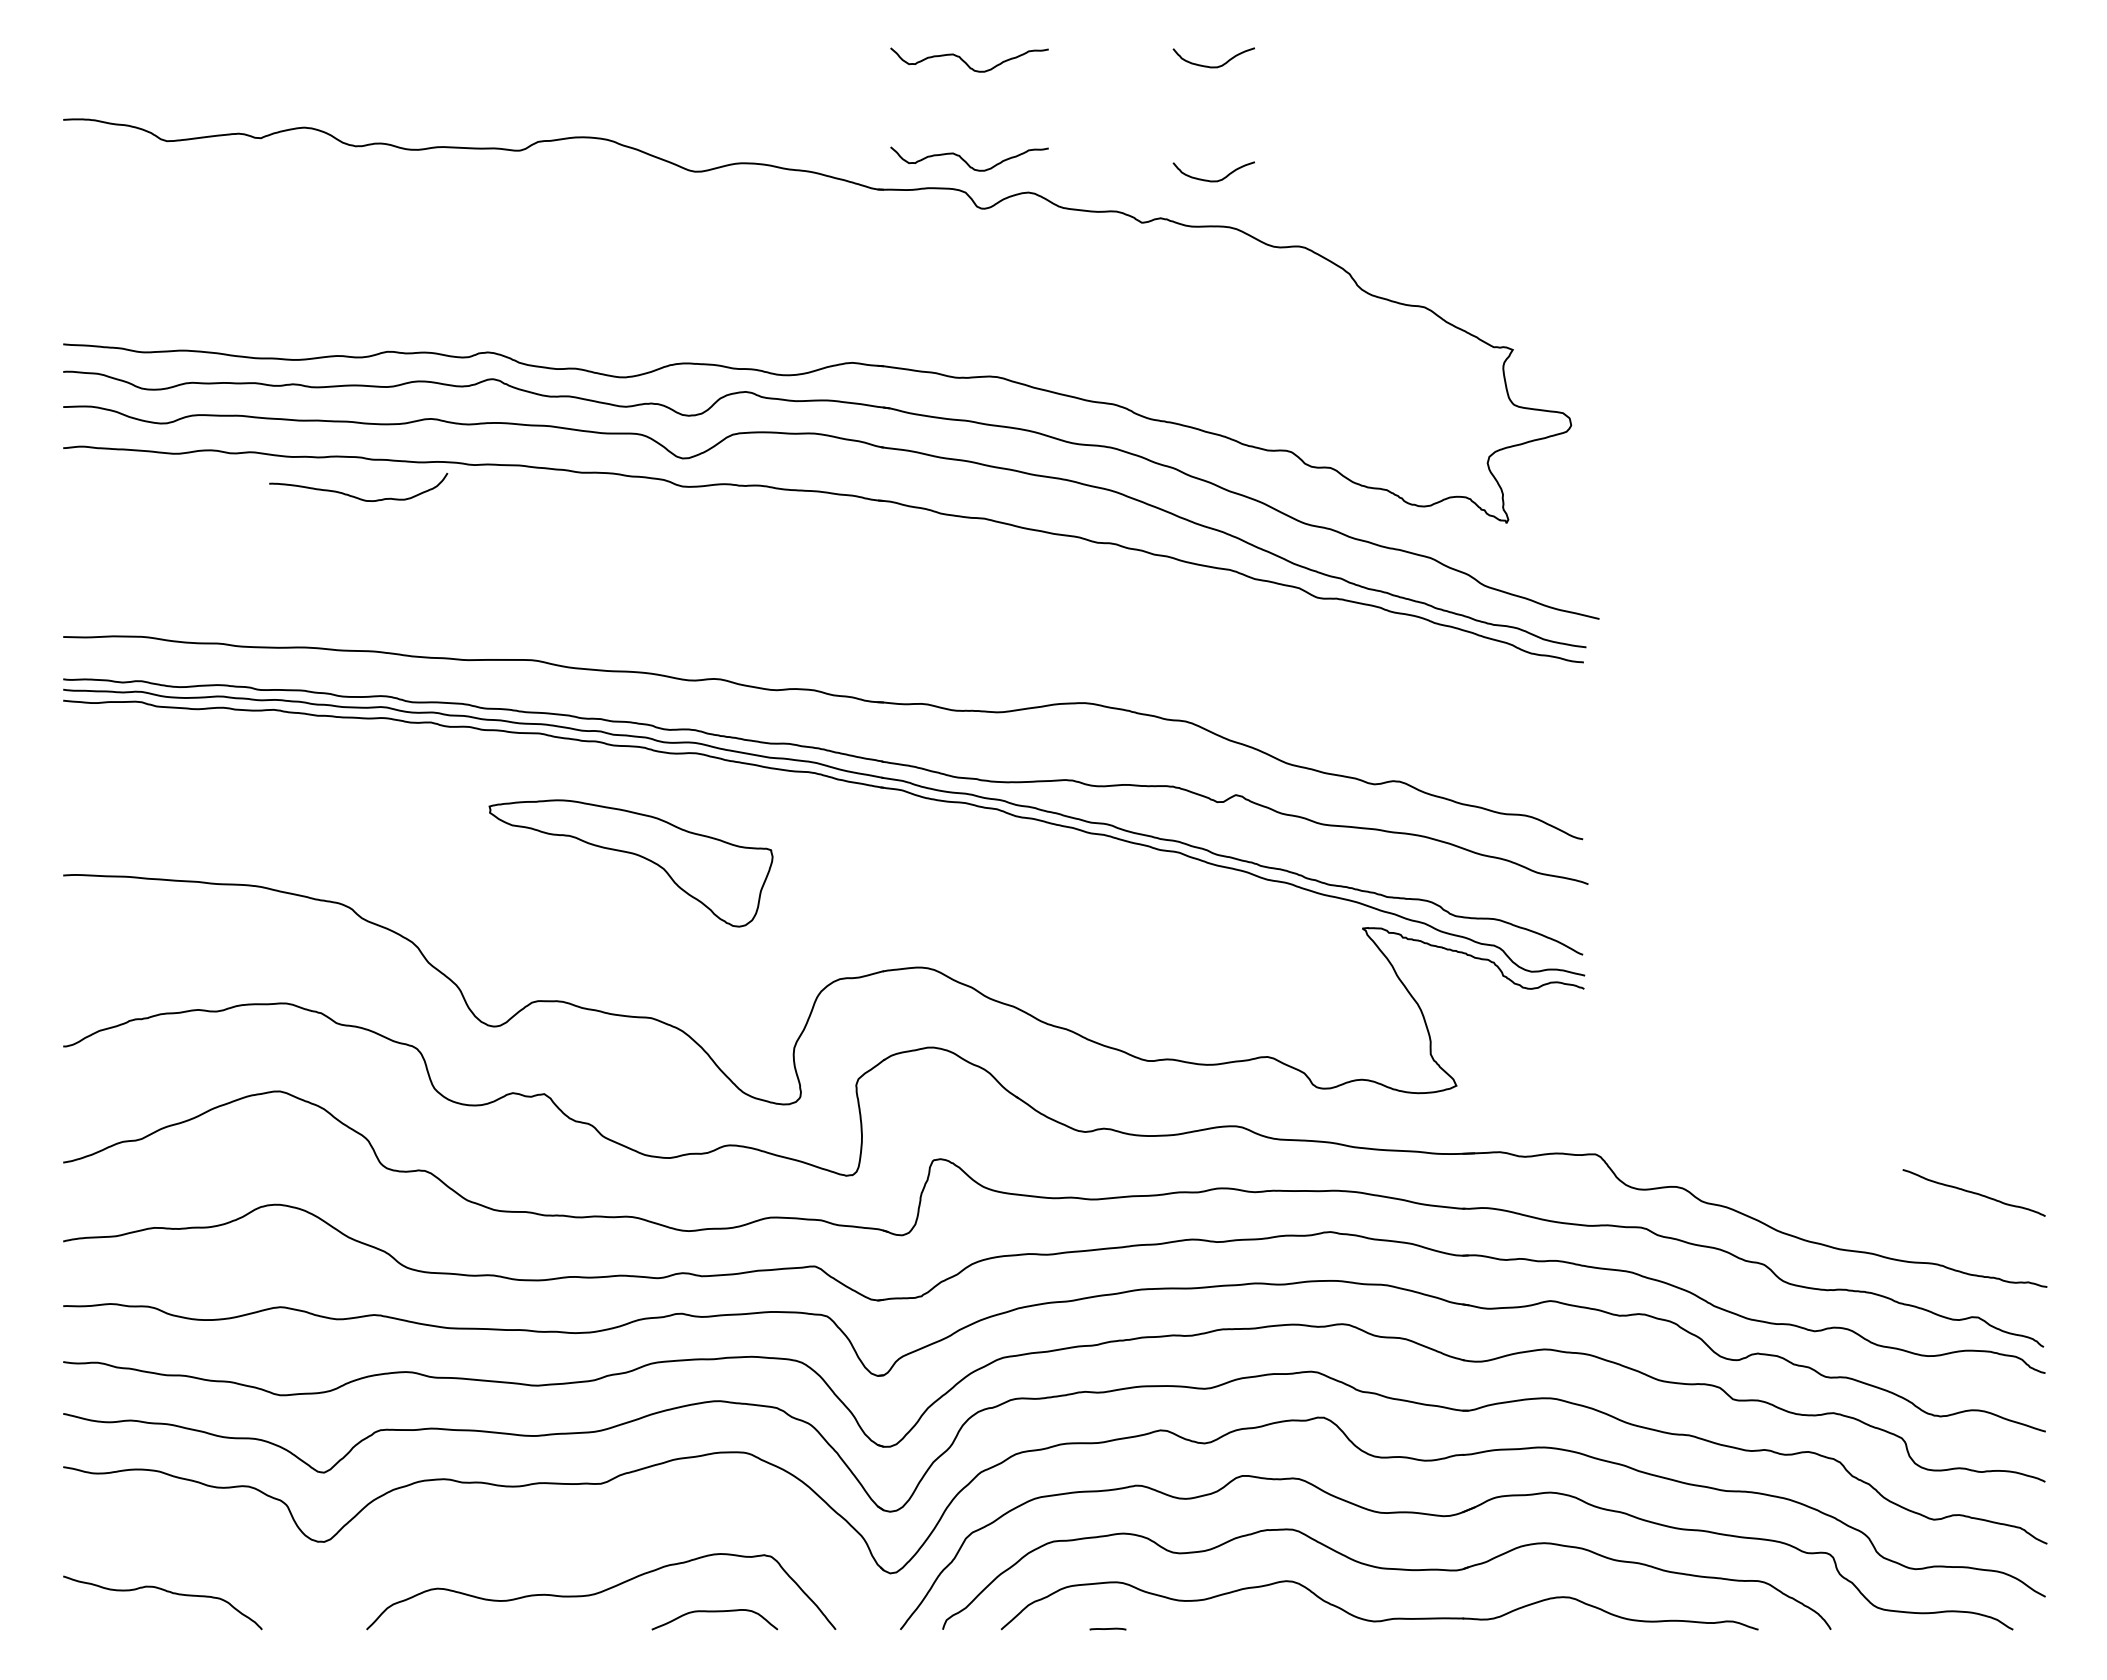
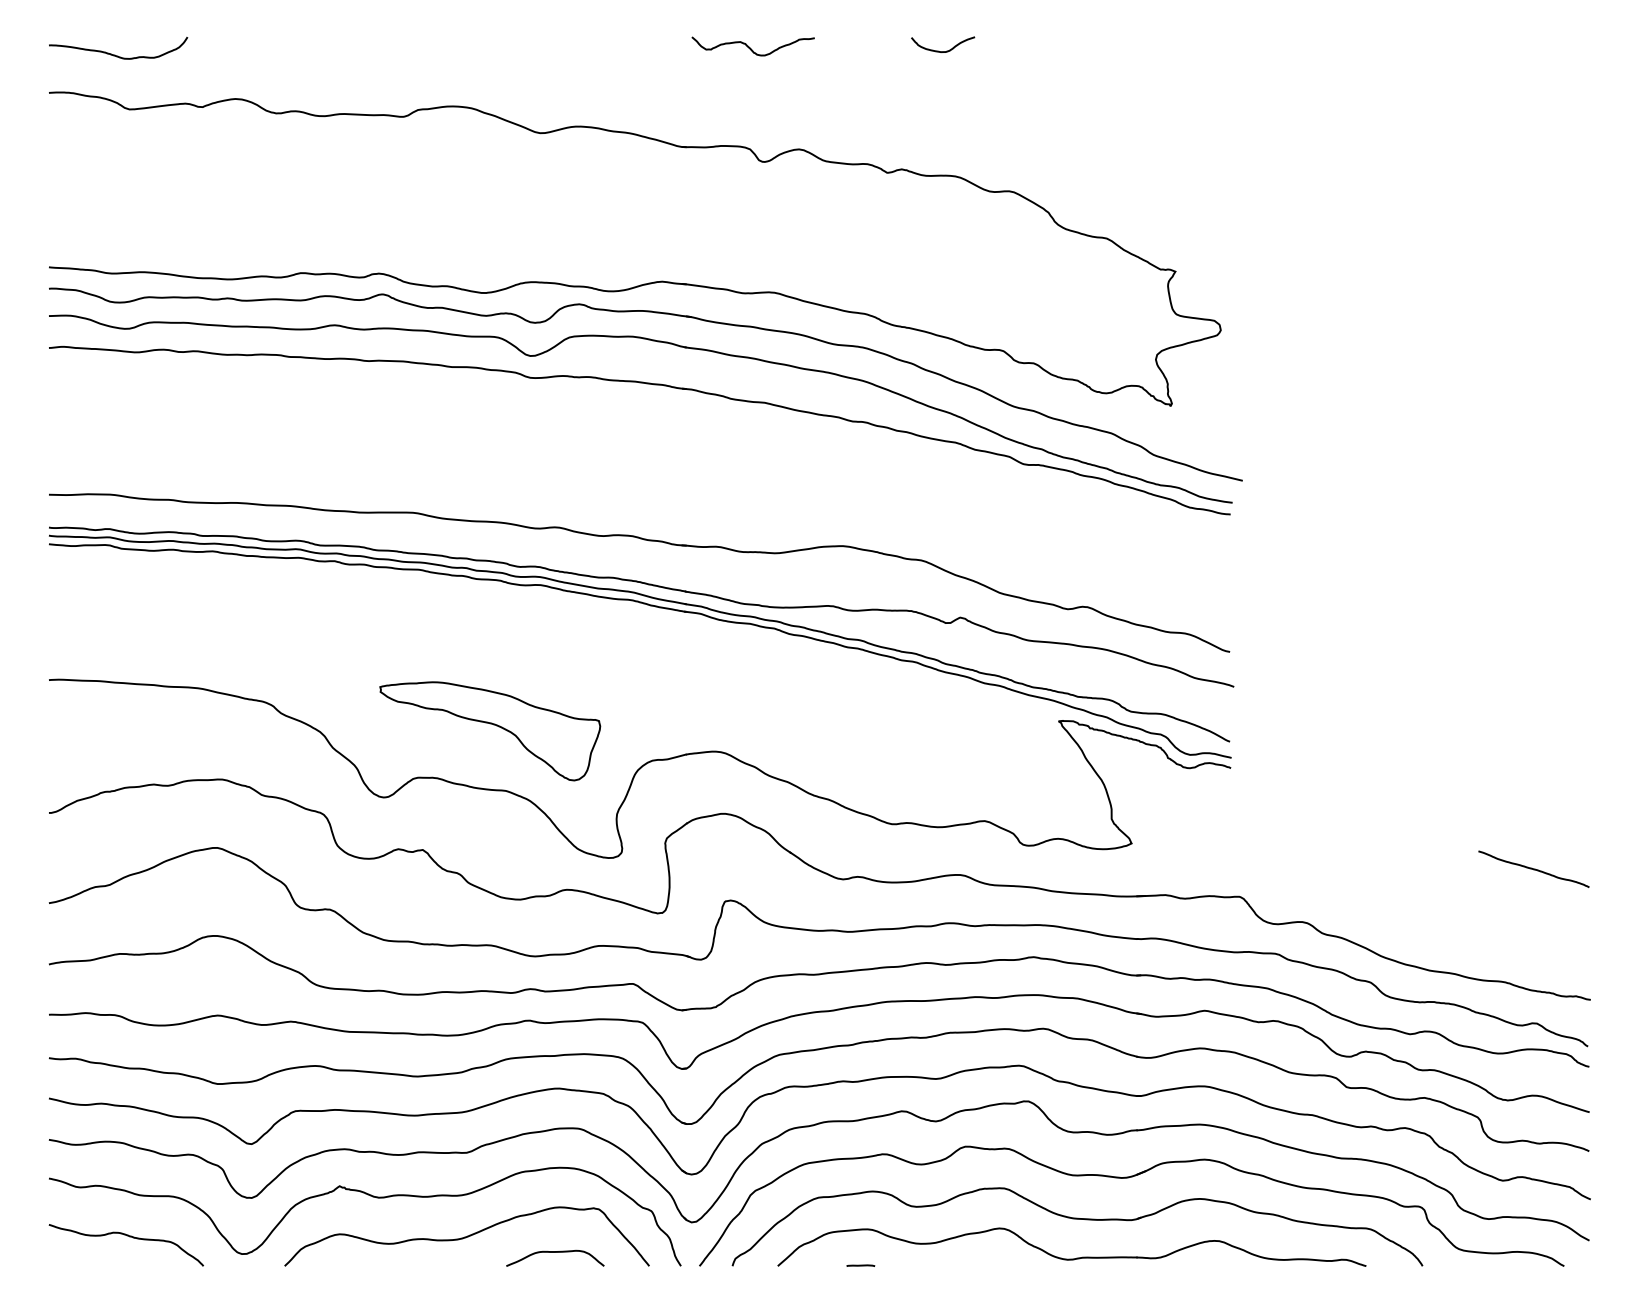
curve: (966, 161) -> (750, 125), removed
curve: (1213, 180) -> (942, 140), removed
curve: (356, 496) -> (116, 55), moved
part: (631, 854) -> (490, 724), moved
curve: (1973, 1192) -> (1533, 868), moved
curve: (478, 1540) -> (371, 1196), added

